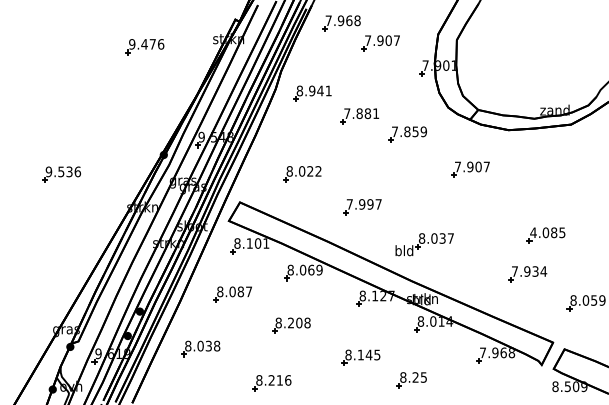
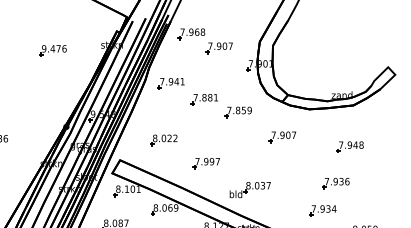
text: (299, 90) -> (162, 81), 8.941 -> 7.941
part: (566, 183) -> (350, 146), added
text: (547, 232) -> (336, 181), 4.085 -> 7.936

